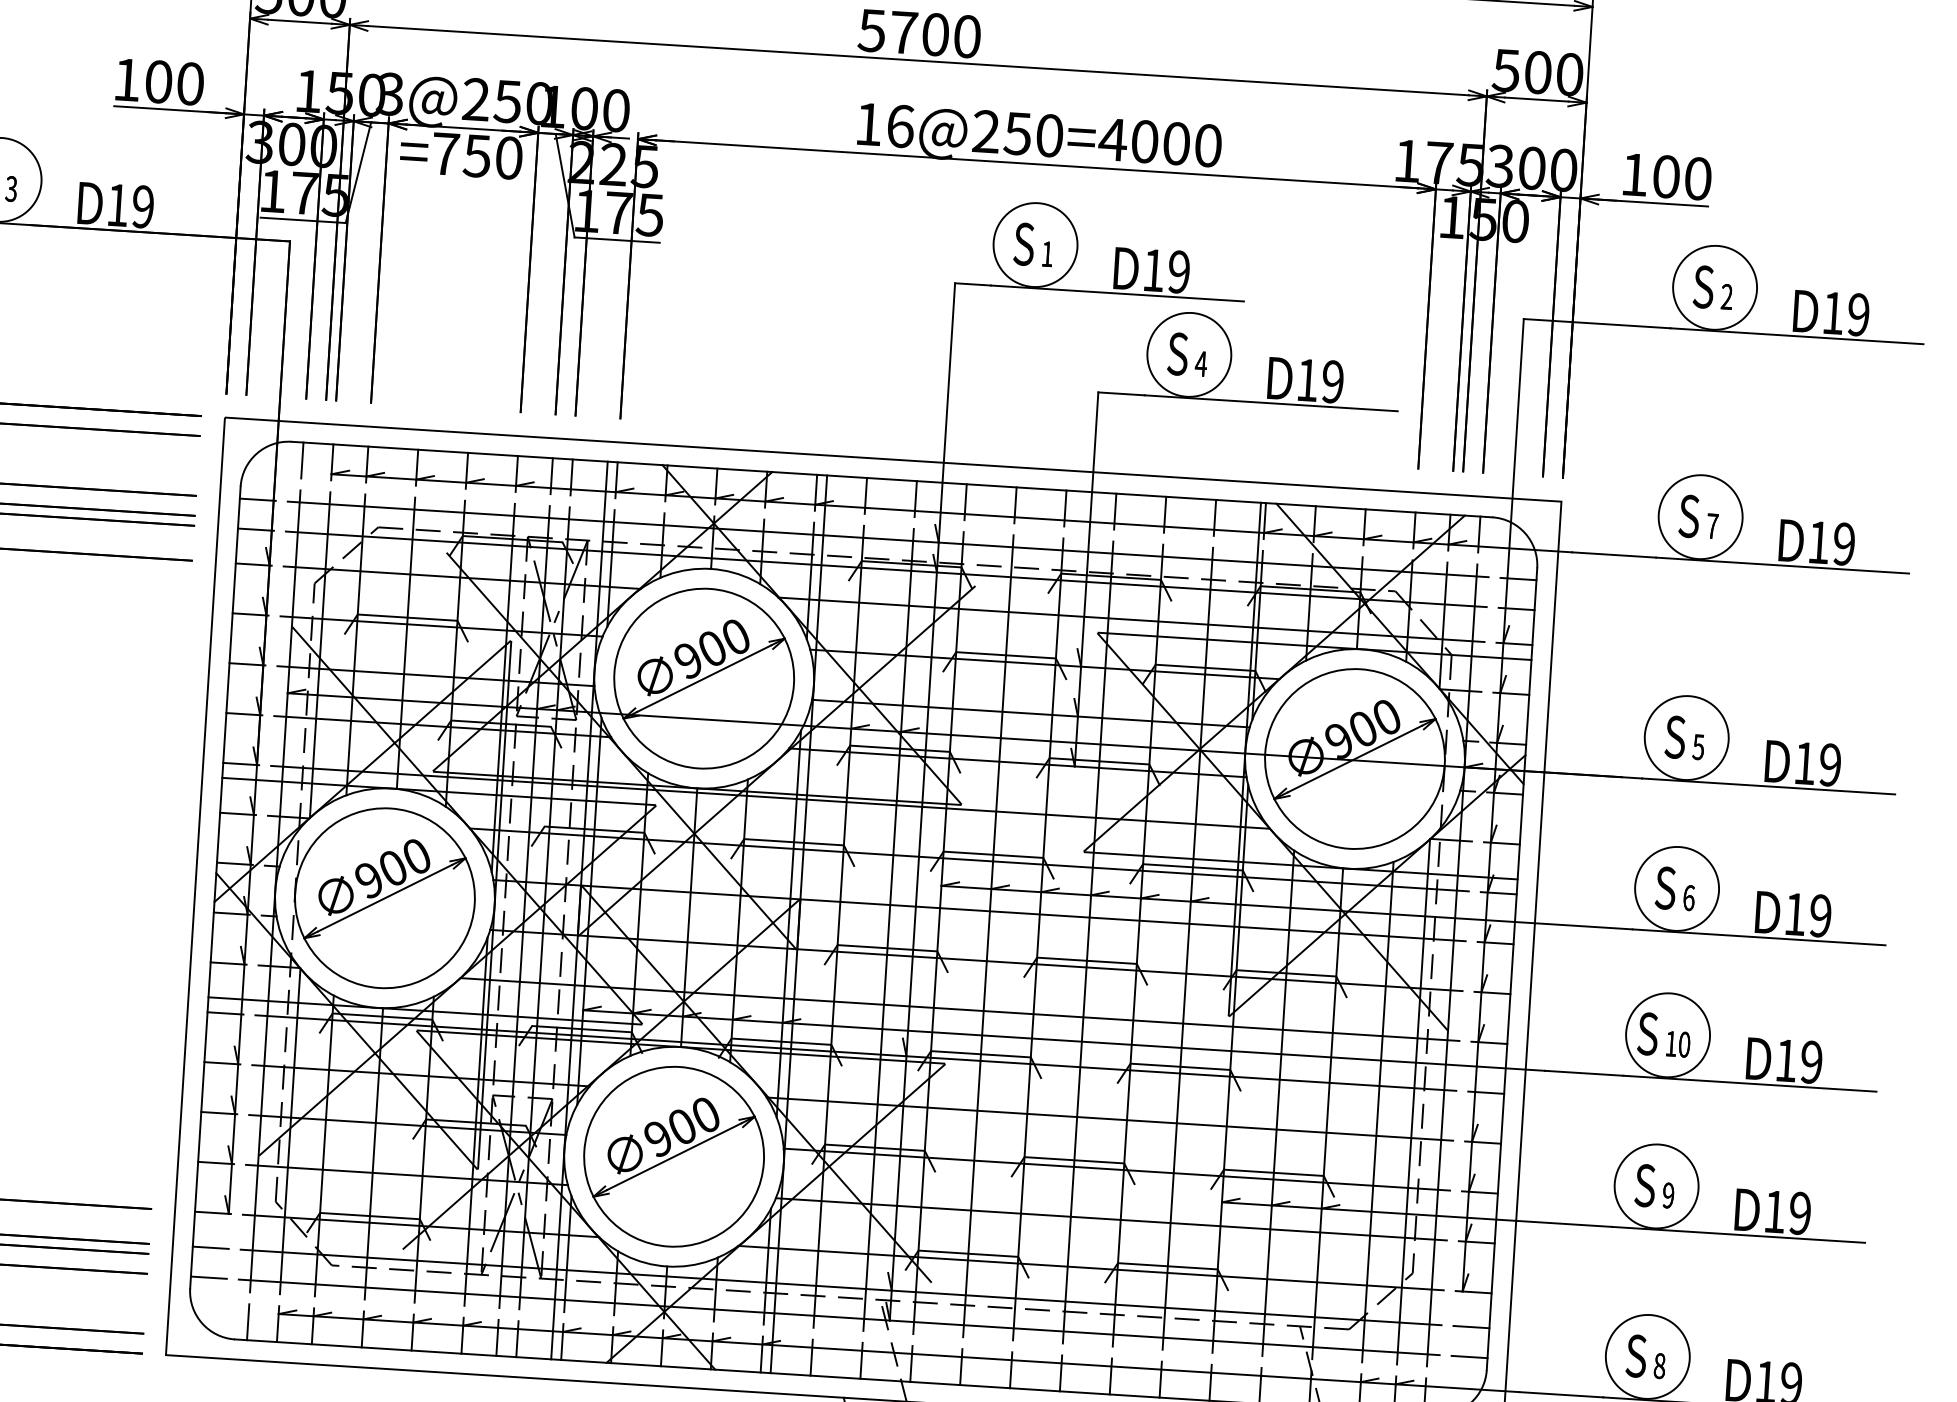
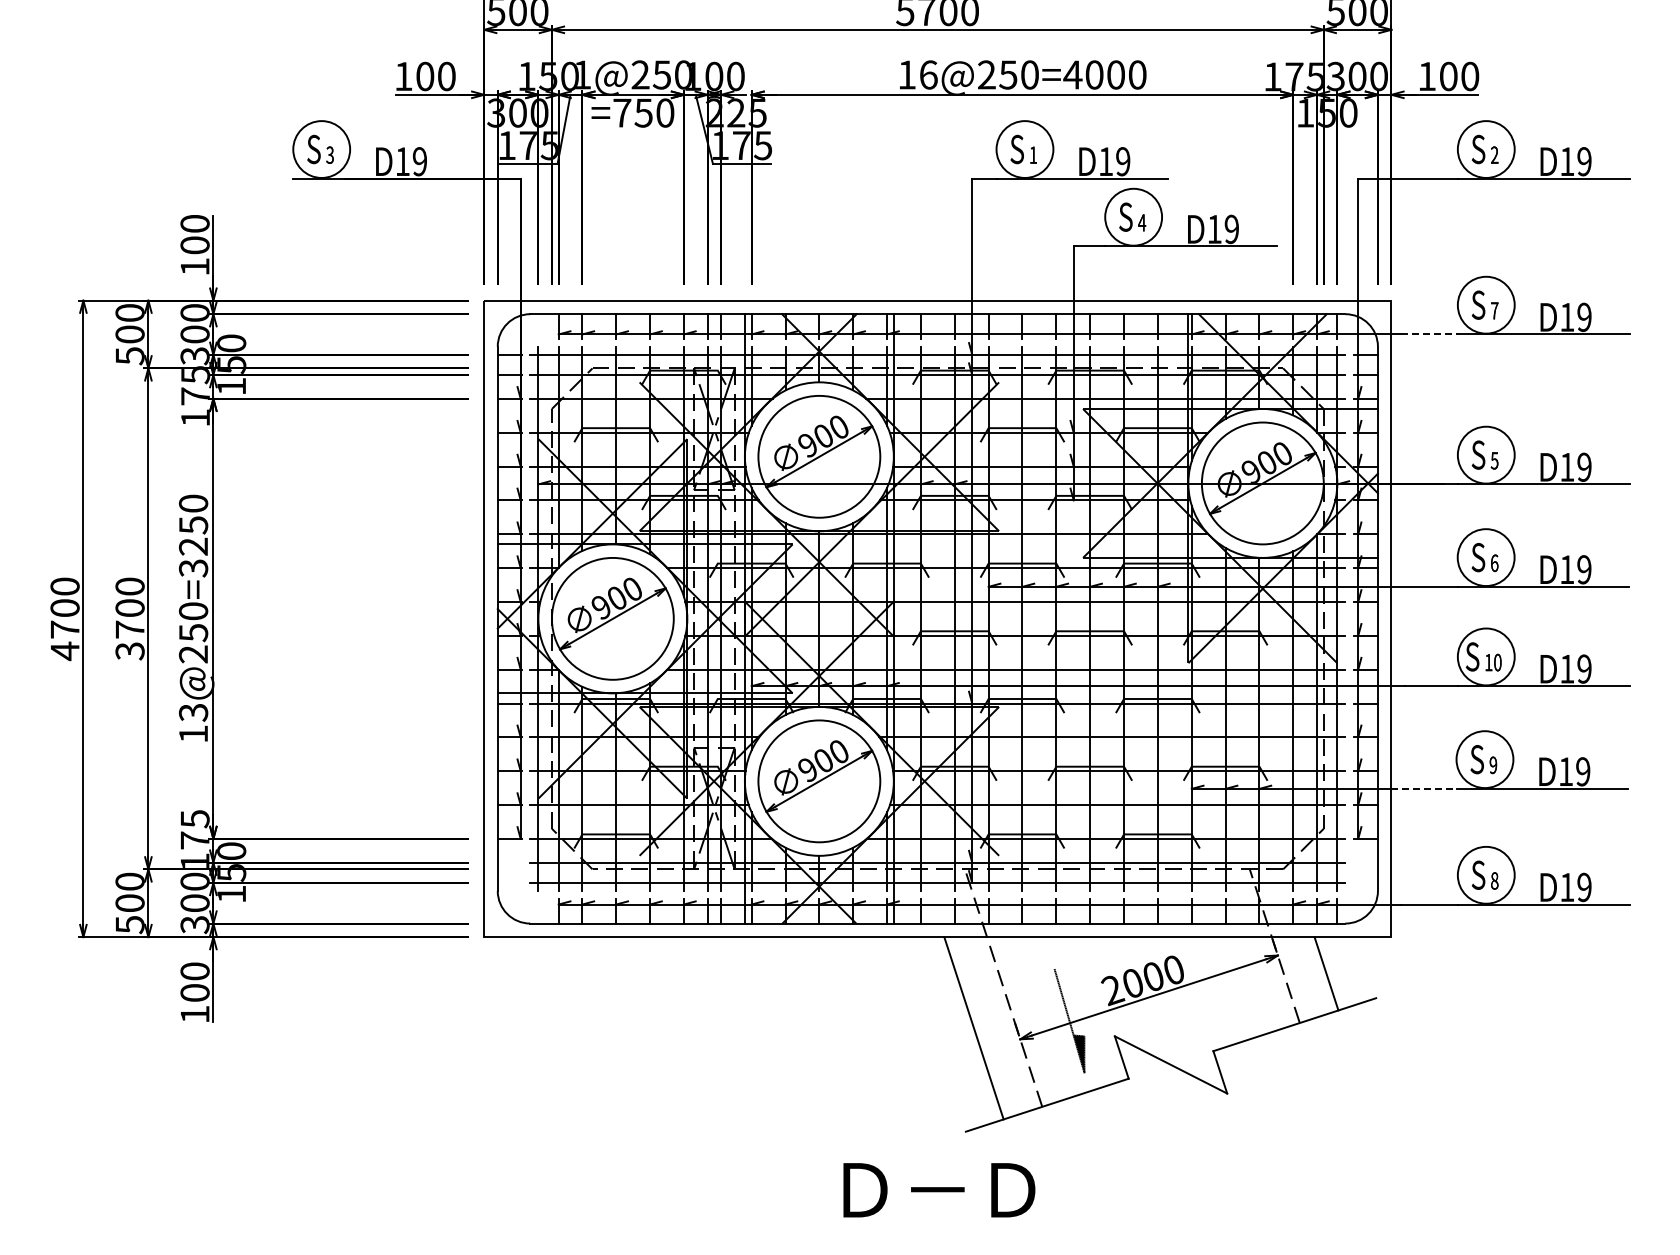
text: (390, 93) -> (582, 74), 3@250 -> 1@250
line: (302, 460) -> (538, 326), removed
line: (1614, 555) -> (1429, 334), solid -> dashed
line: (1564, 1223) -> (1424, 788), solid -> dashed
line: (210, 1247) -> (509, 862), removed
line: (208, 1277) -> (509, 882), removed
line: (248, 1322) -> (538, 911), removed
line: (1471, 1326) -> (1365, 862), removed
line: (1469, 1356) -> (1365, 882), removed

